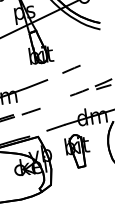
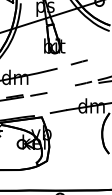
part: (77, 150) -> (74, 134), removed

